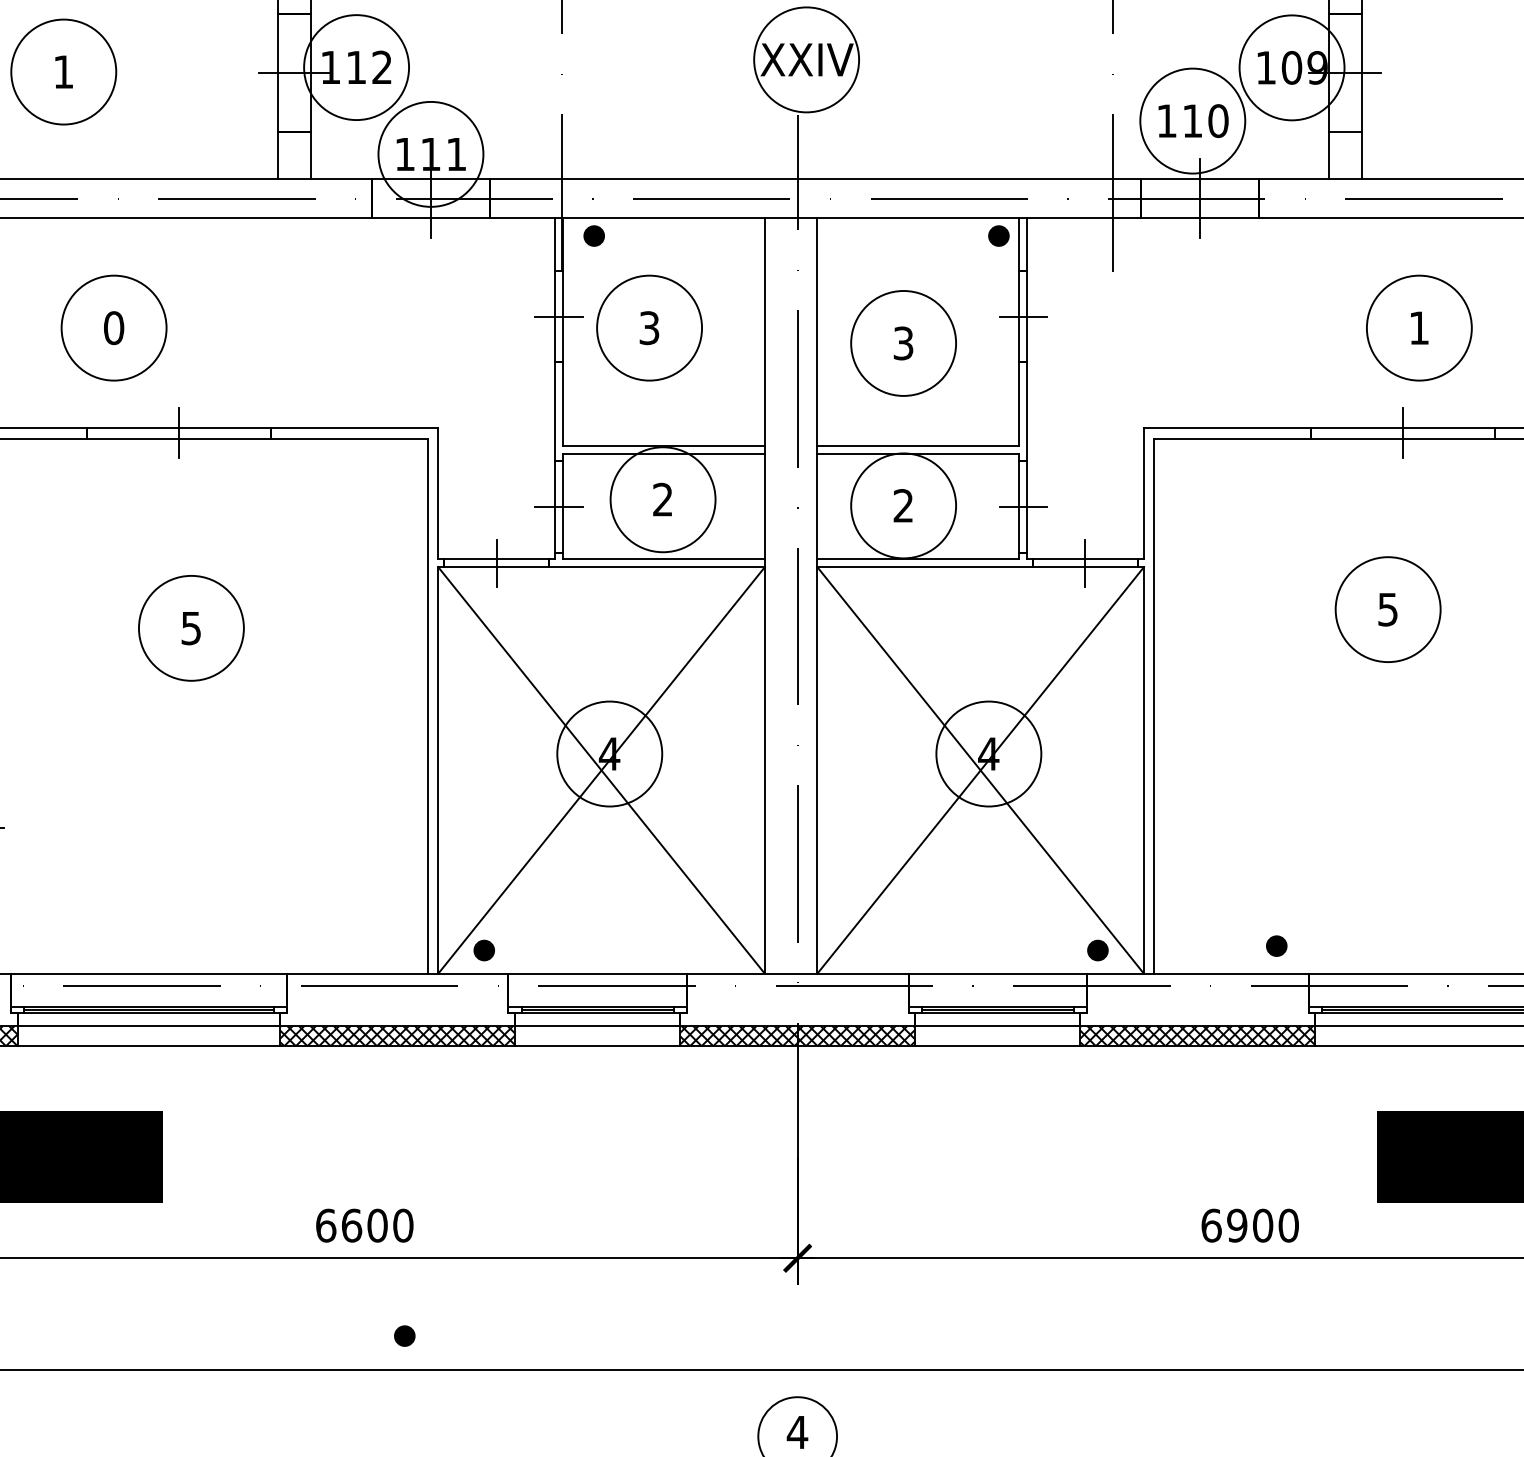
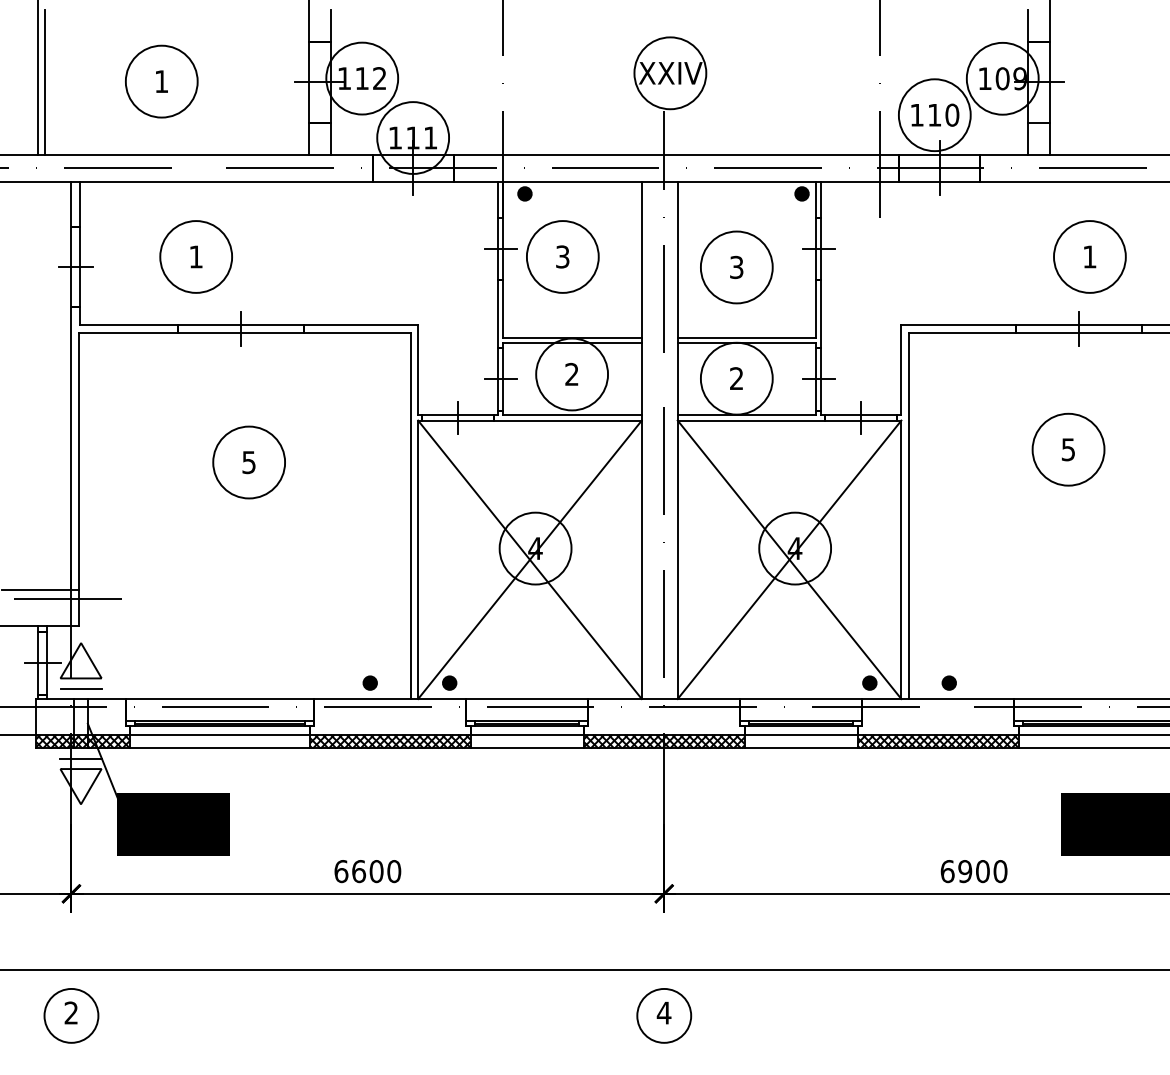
text: (114, 327) -> (196, 256), 0 -> 1
part: (1275, 945) -> (948, 682), moved
part: (403, 1335) -> (369, 682), moved

